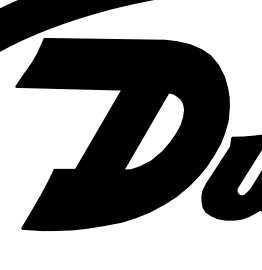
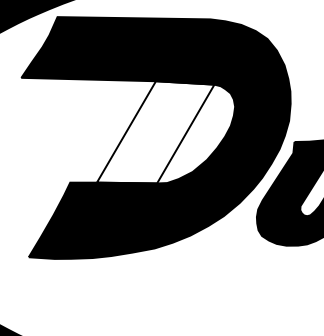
fill: (121, 129) -> (154, 131), removed

